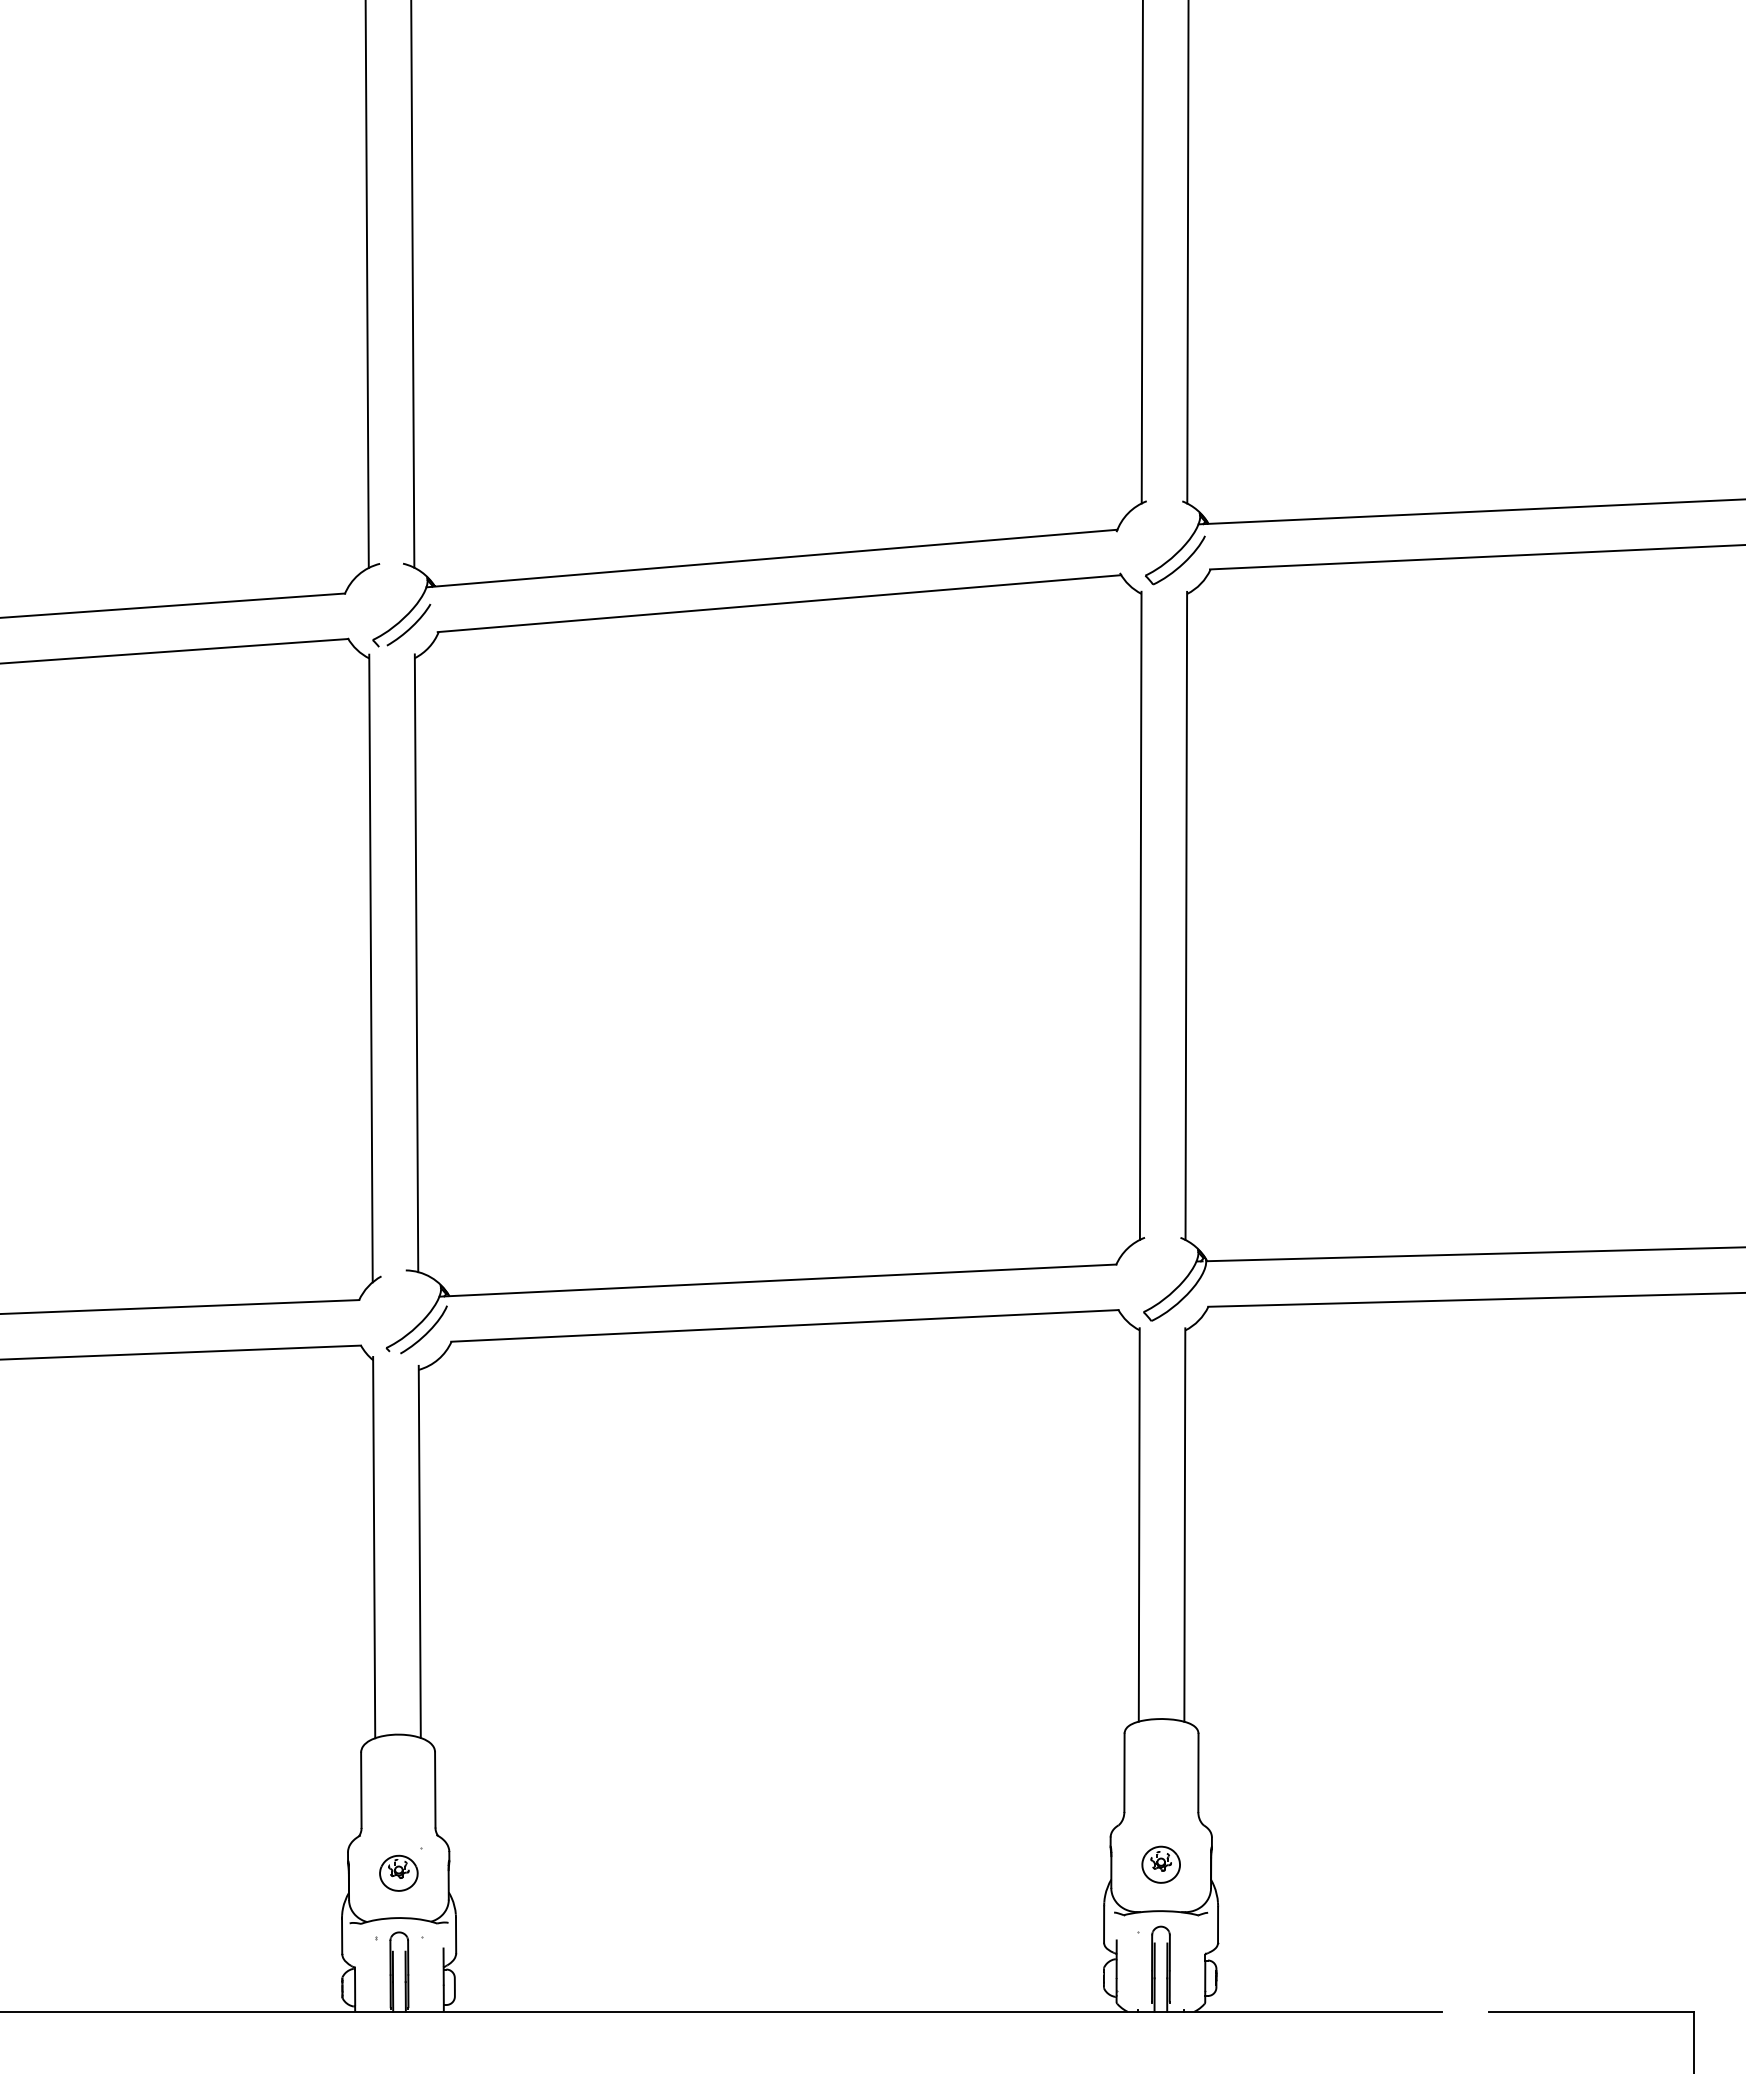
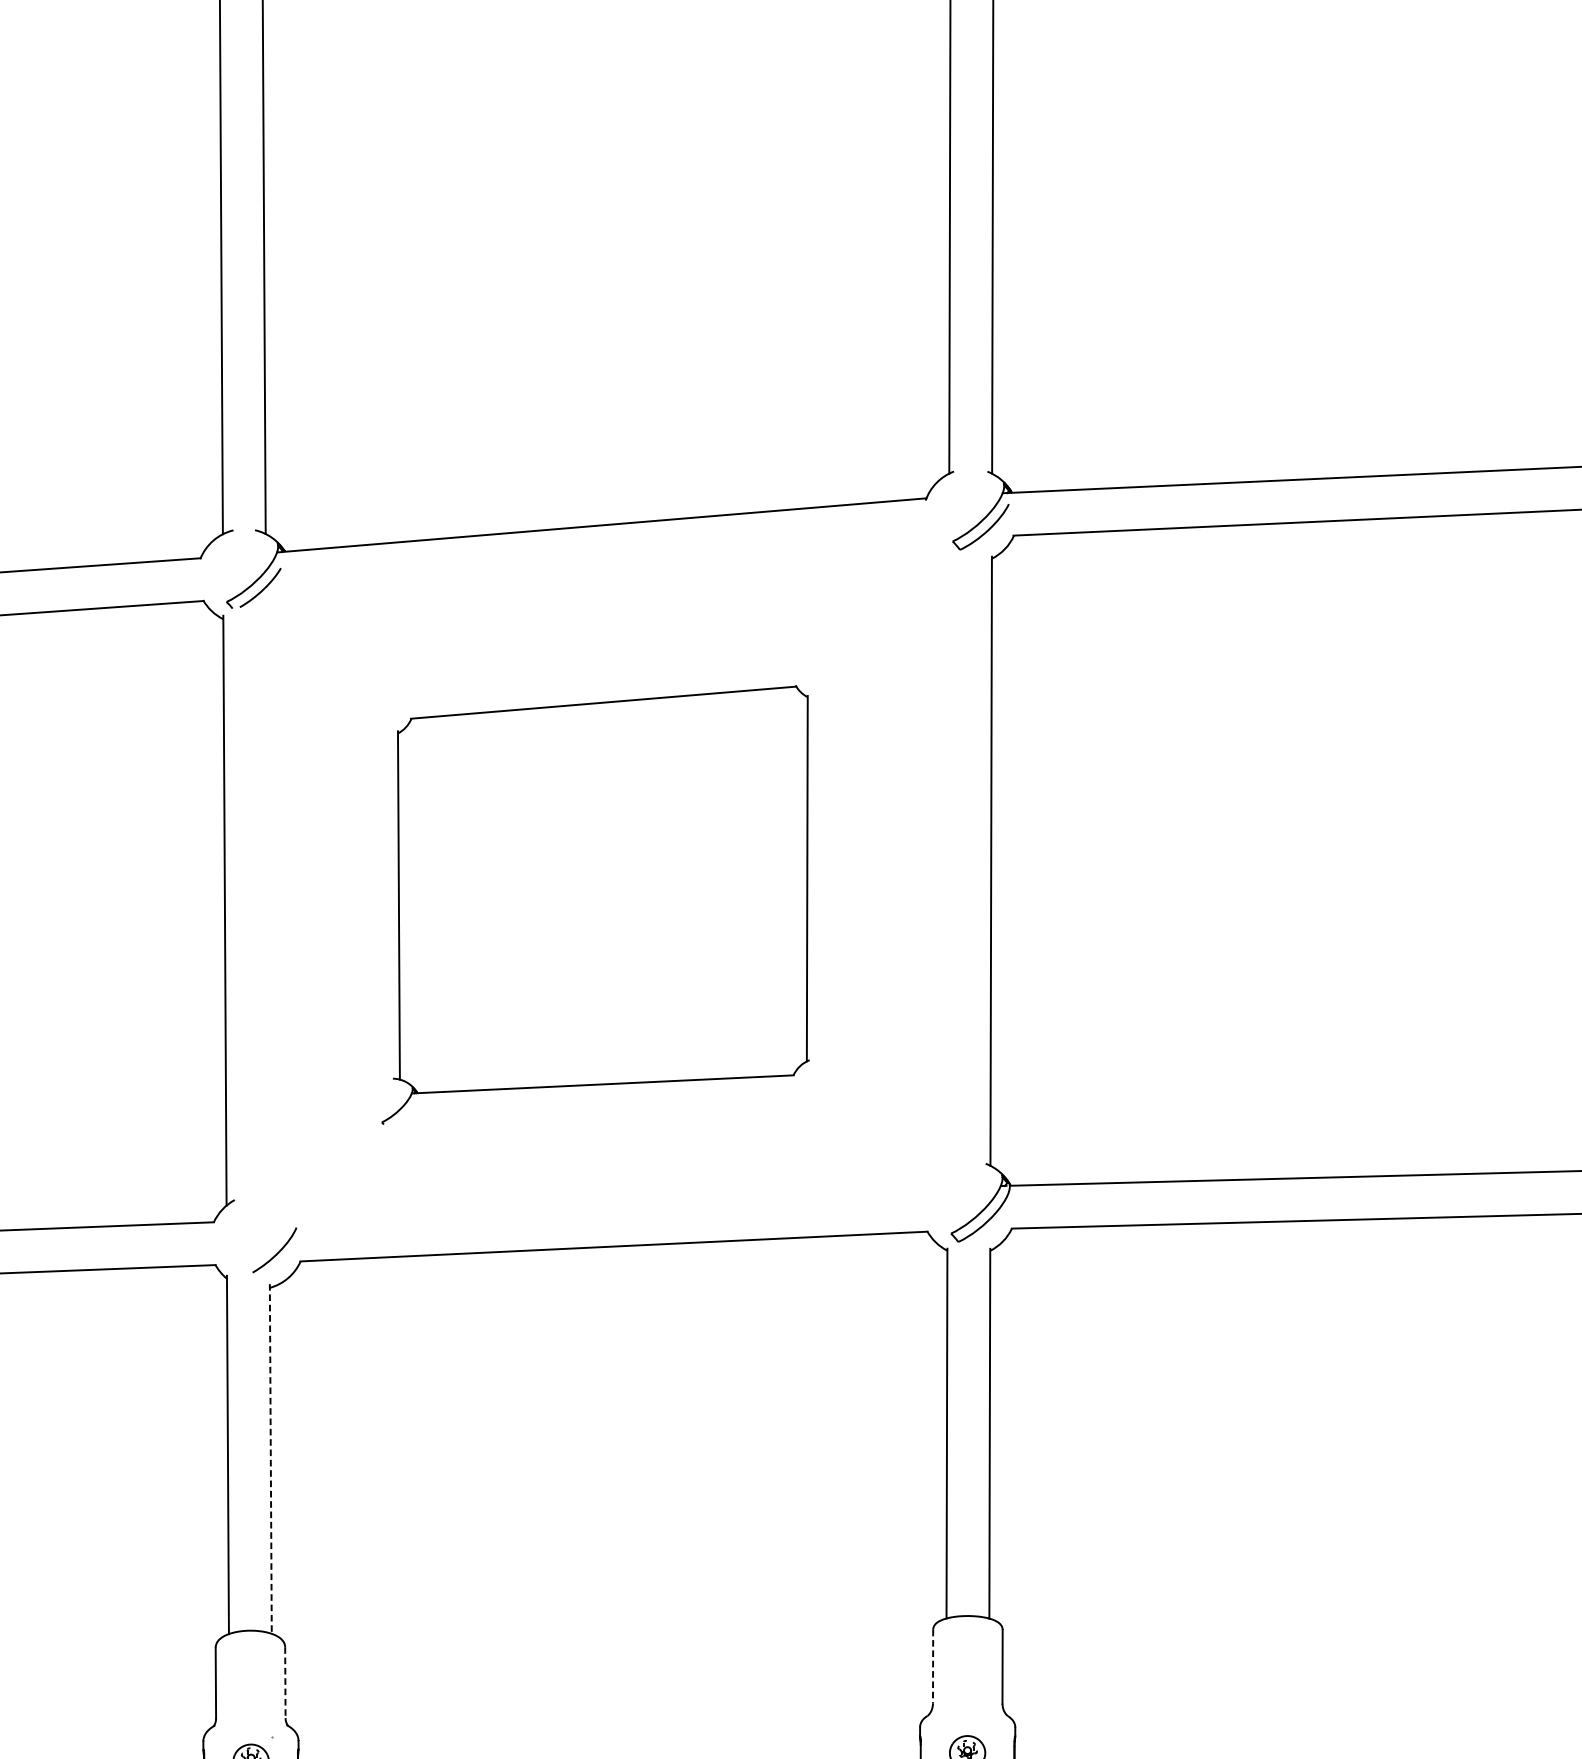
part: (765, 962) -> (595, 905), size x0.6
line: (419, 1552) -> (270, 1459), solid -> dashed
line: (1124, 1773) -> (933, 1667), solid -> dashed
line: (435, 1789) -> (285, 1682), solid -> dashed

